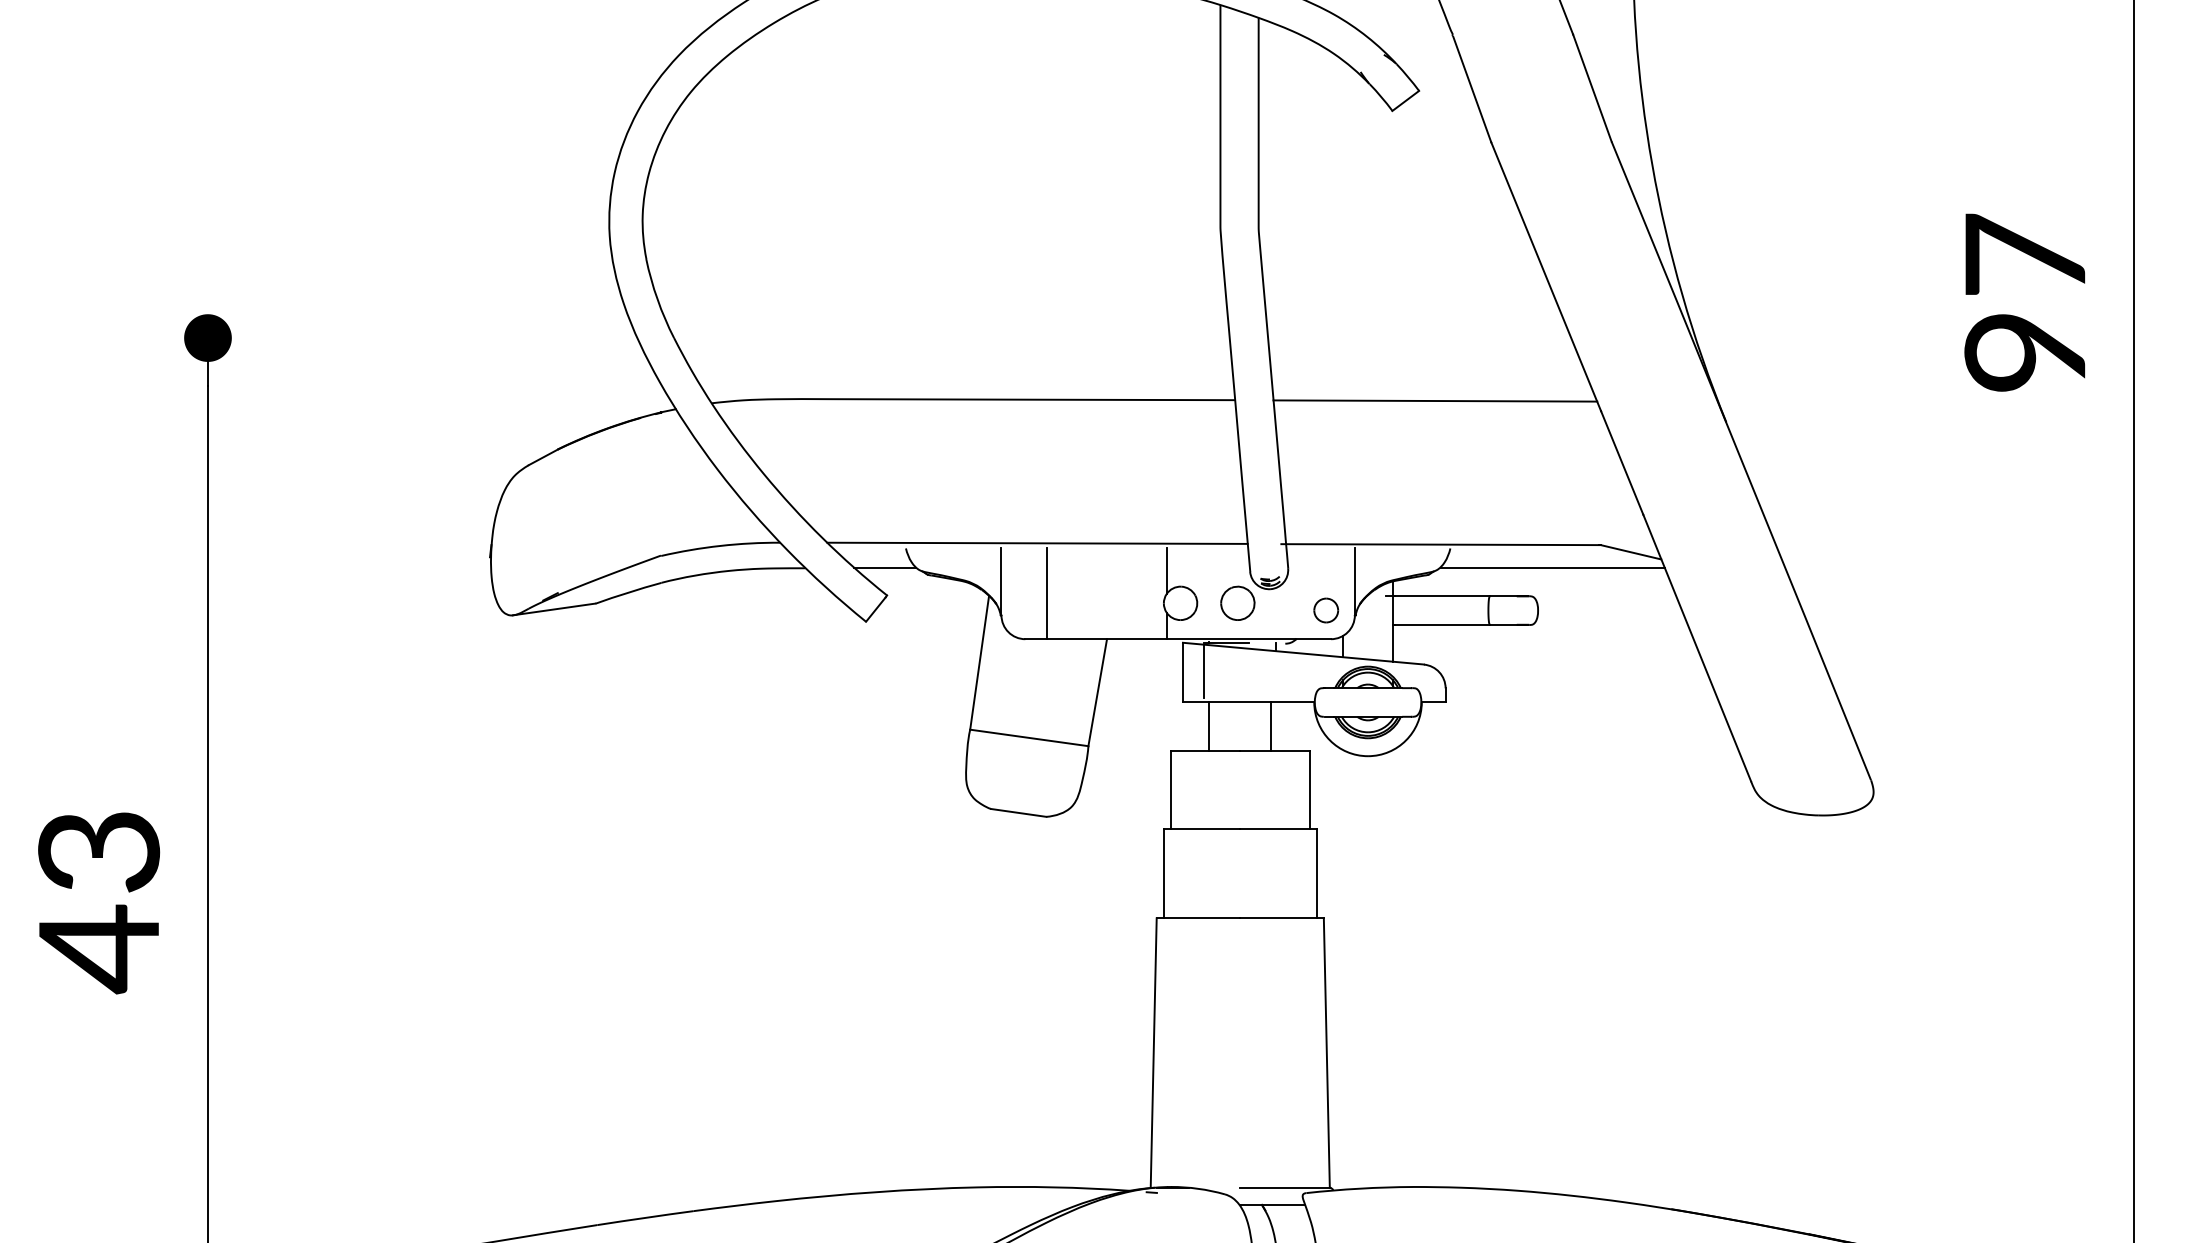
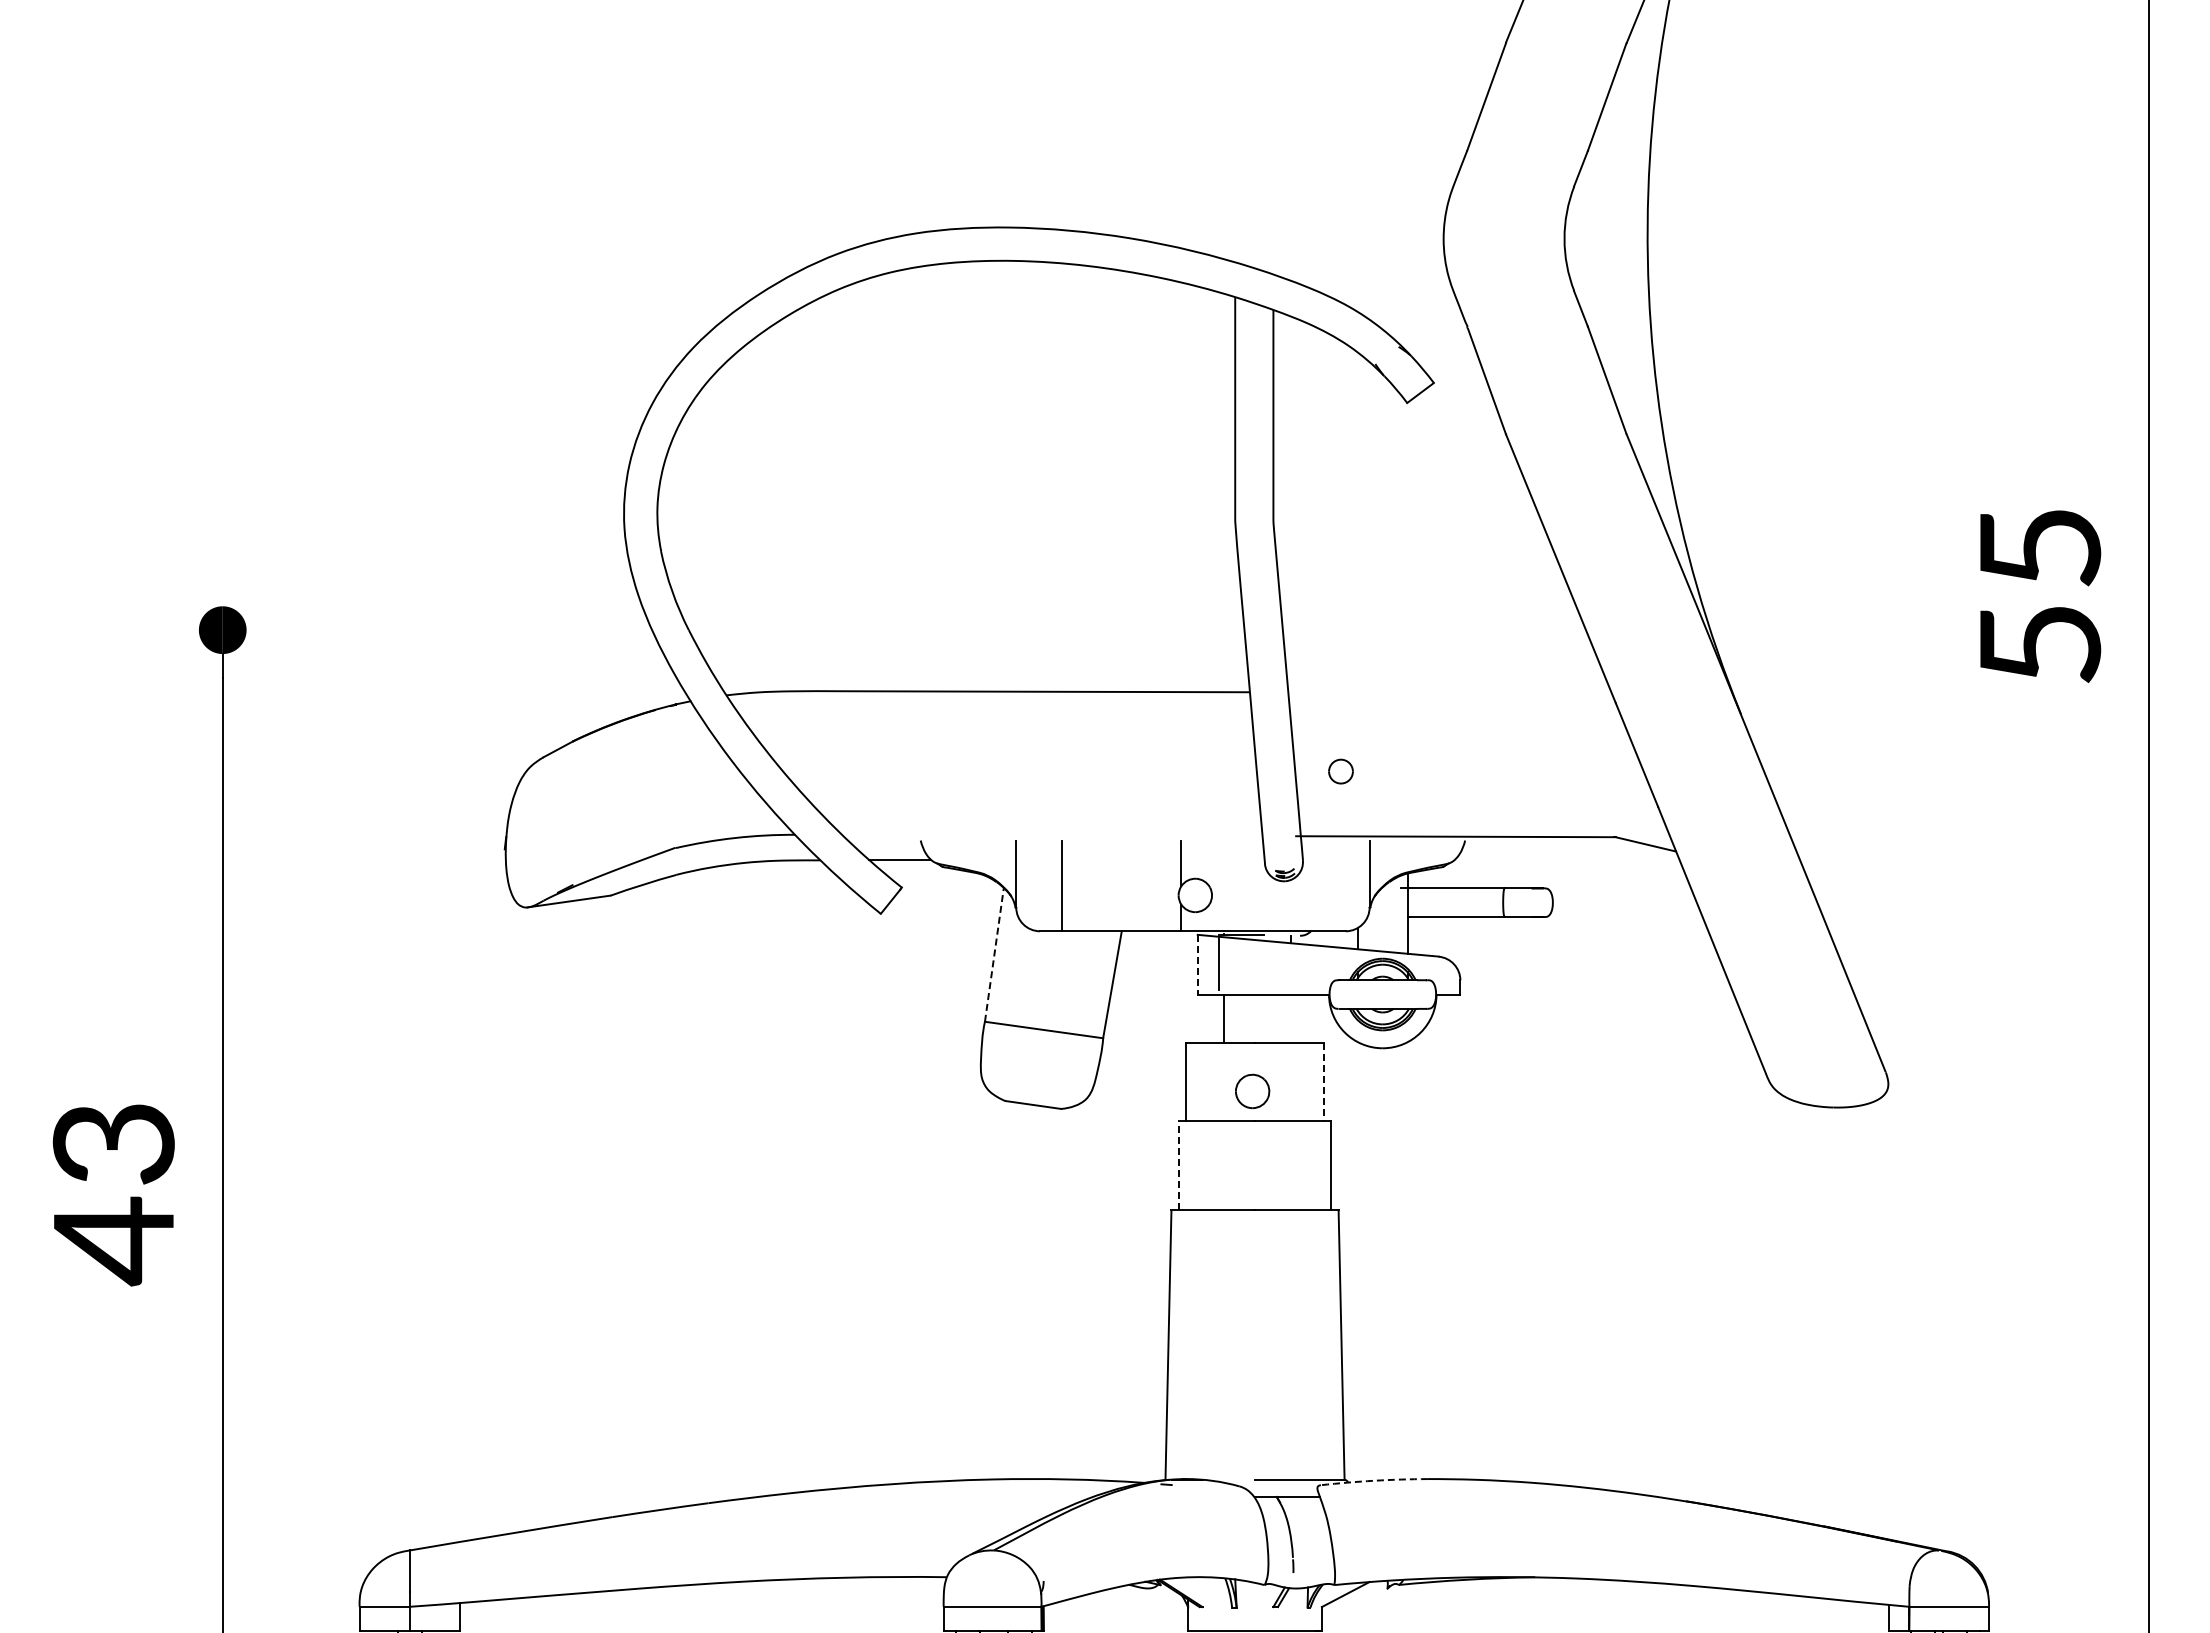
text: (2025, 302) -> (2040, 594), 97 -> 55
line: (1435, 400) -> (1450, 692), removed
line: (1037, 543) -> (1052, 835), removed
line: (1552, 568) -> (1567, 860), removed
part: (1237, 602) -> (1252, 1090), moved
part: (1325, 610) -> (1340, 771), moved
line: (979, 662) -> (994, 954), solid -> dashed
line: (1182, 672) -> (1197, 964), solid -> dashed
line: (1271, 726) -> (1286, 1018), removed
line: (1309, 789) -> (1324, 1081), solid -> dashed
line: (1163, 873) -> (1178, 1165), solid -> dashed
arc: (1359, 1188) -> (1374, 1480), solid -> dashed

